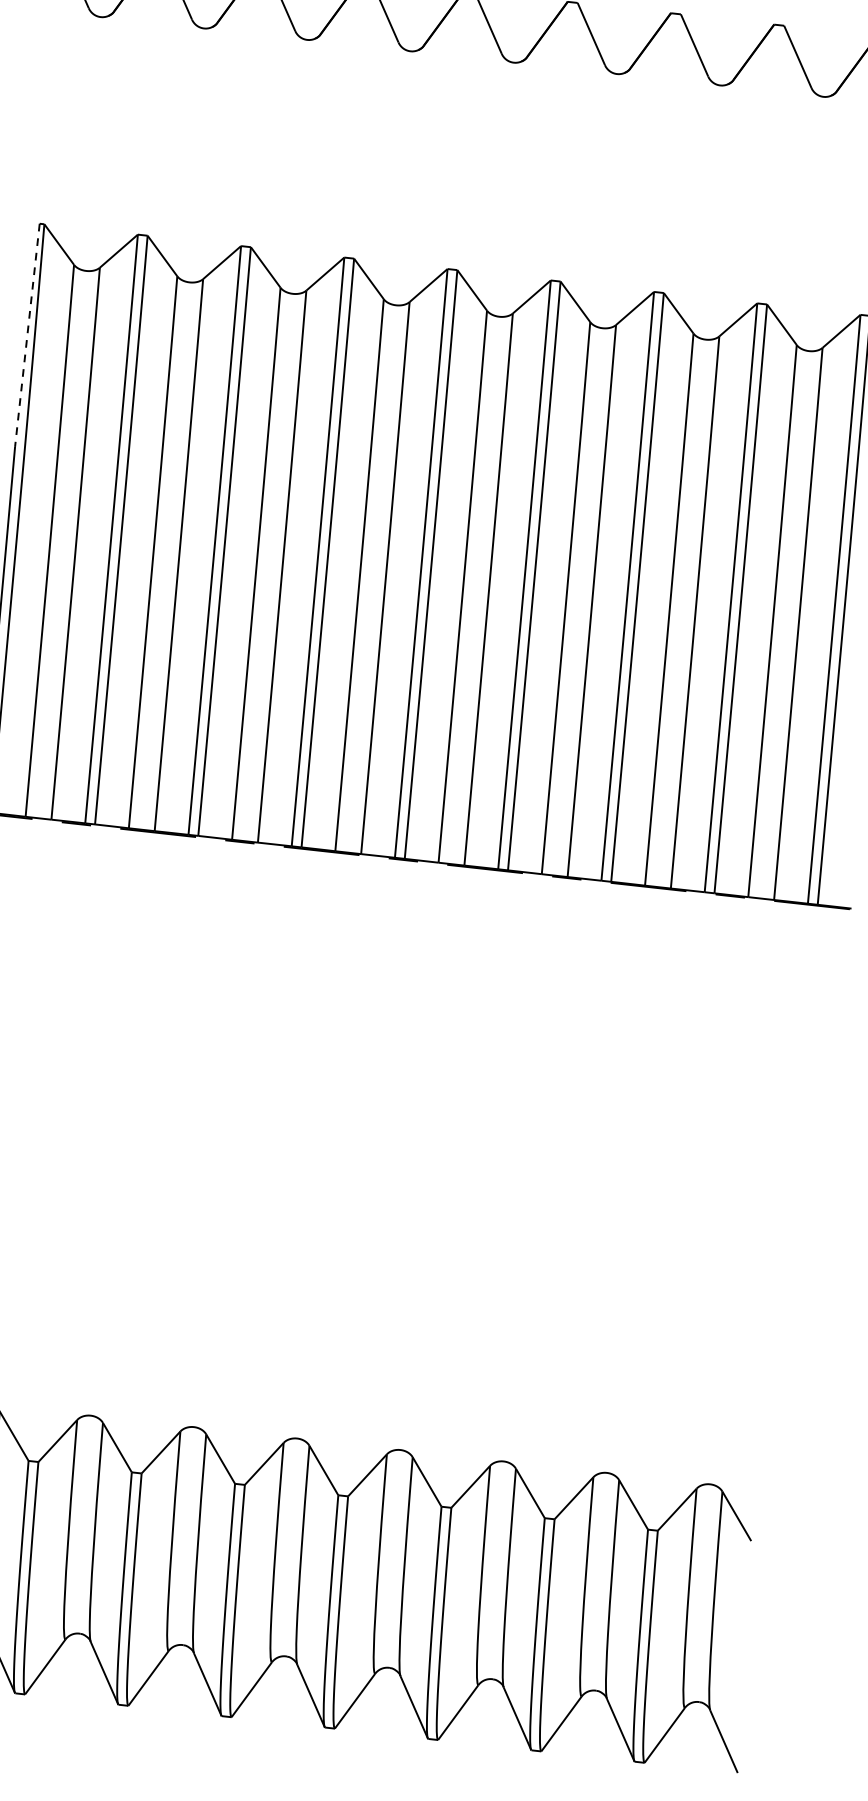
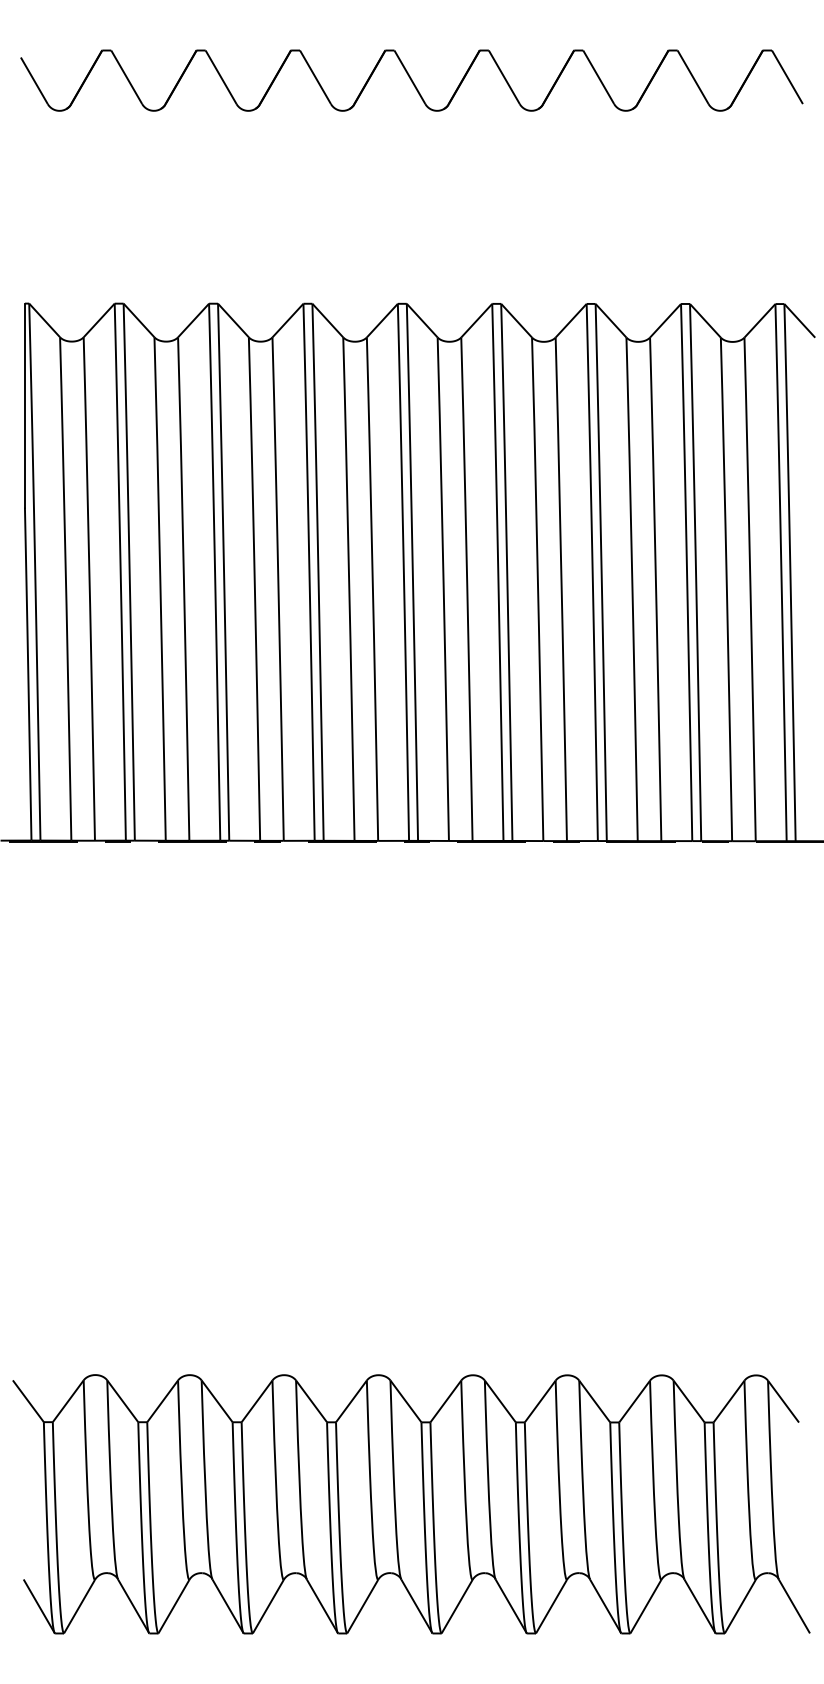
line: (26, 336) -> (24, 406), dashed -> solid

